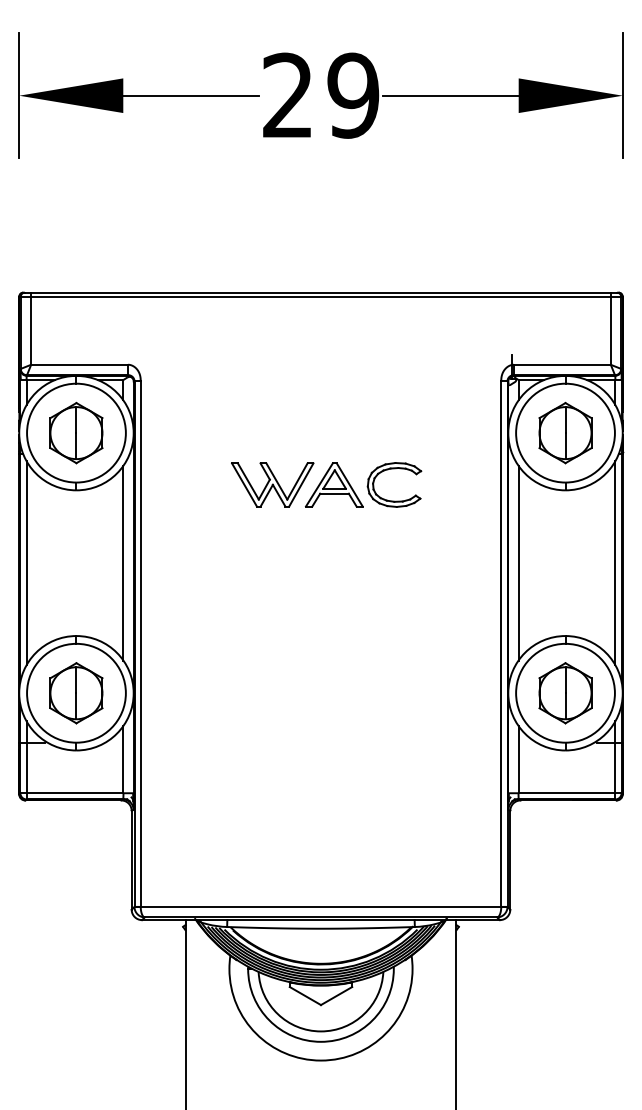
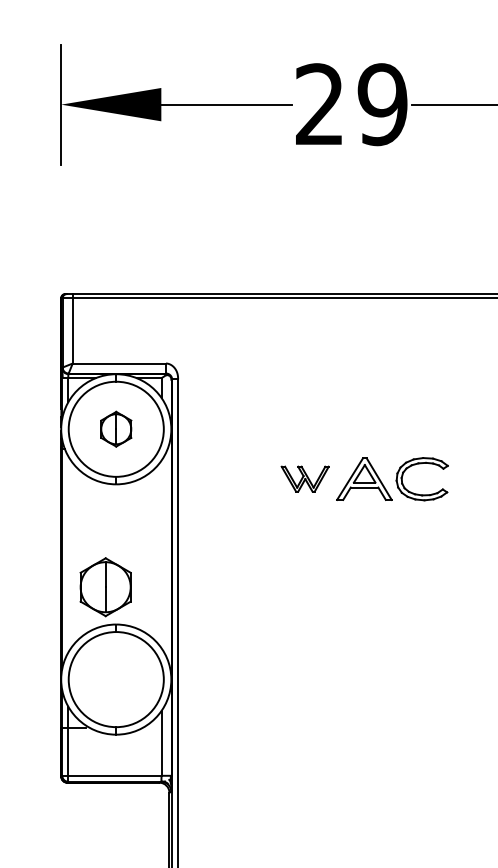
part: (76, 432) -> (116, 428), size x0.6
part: (272, 484) -> (304, 478), size x0.6
line: (123, 562) -> (161, 553), removed
line: (26, 563) -> (68, 554), removed
part: (76, 693) -> (105, 587), moved

